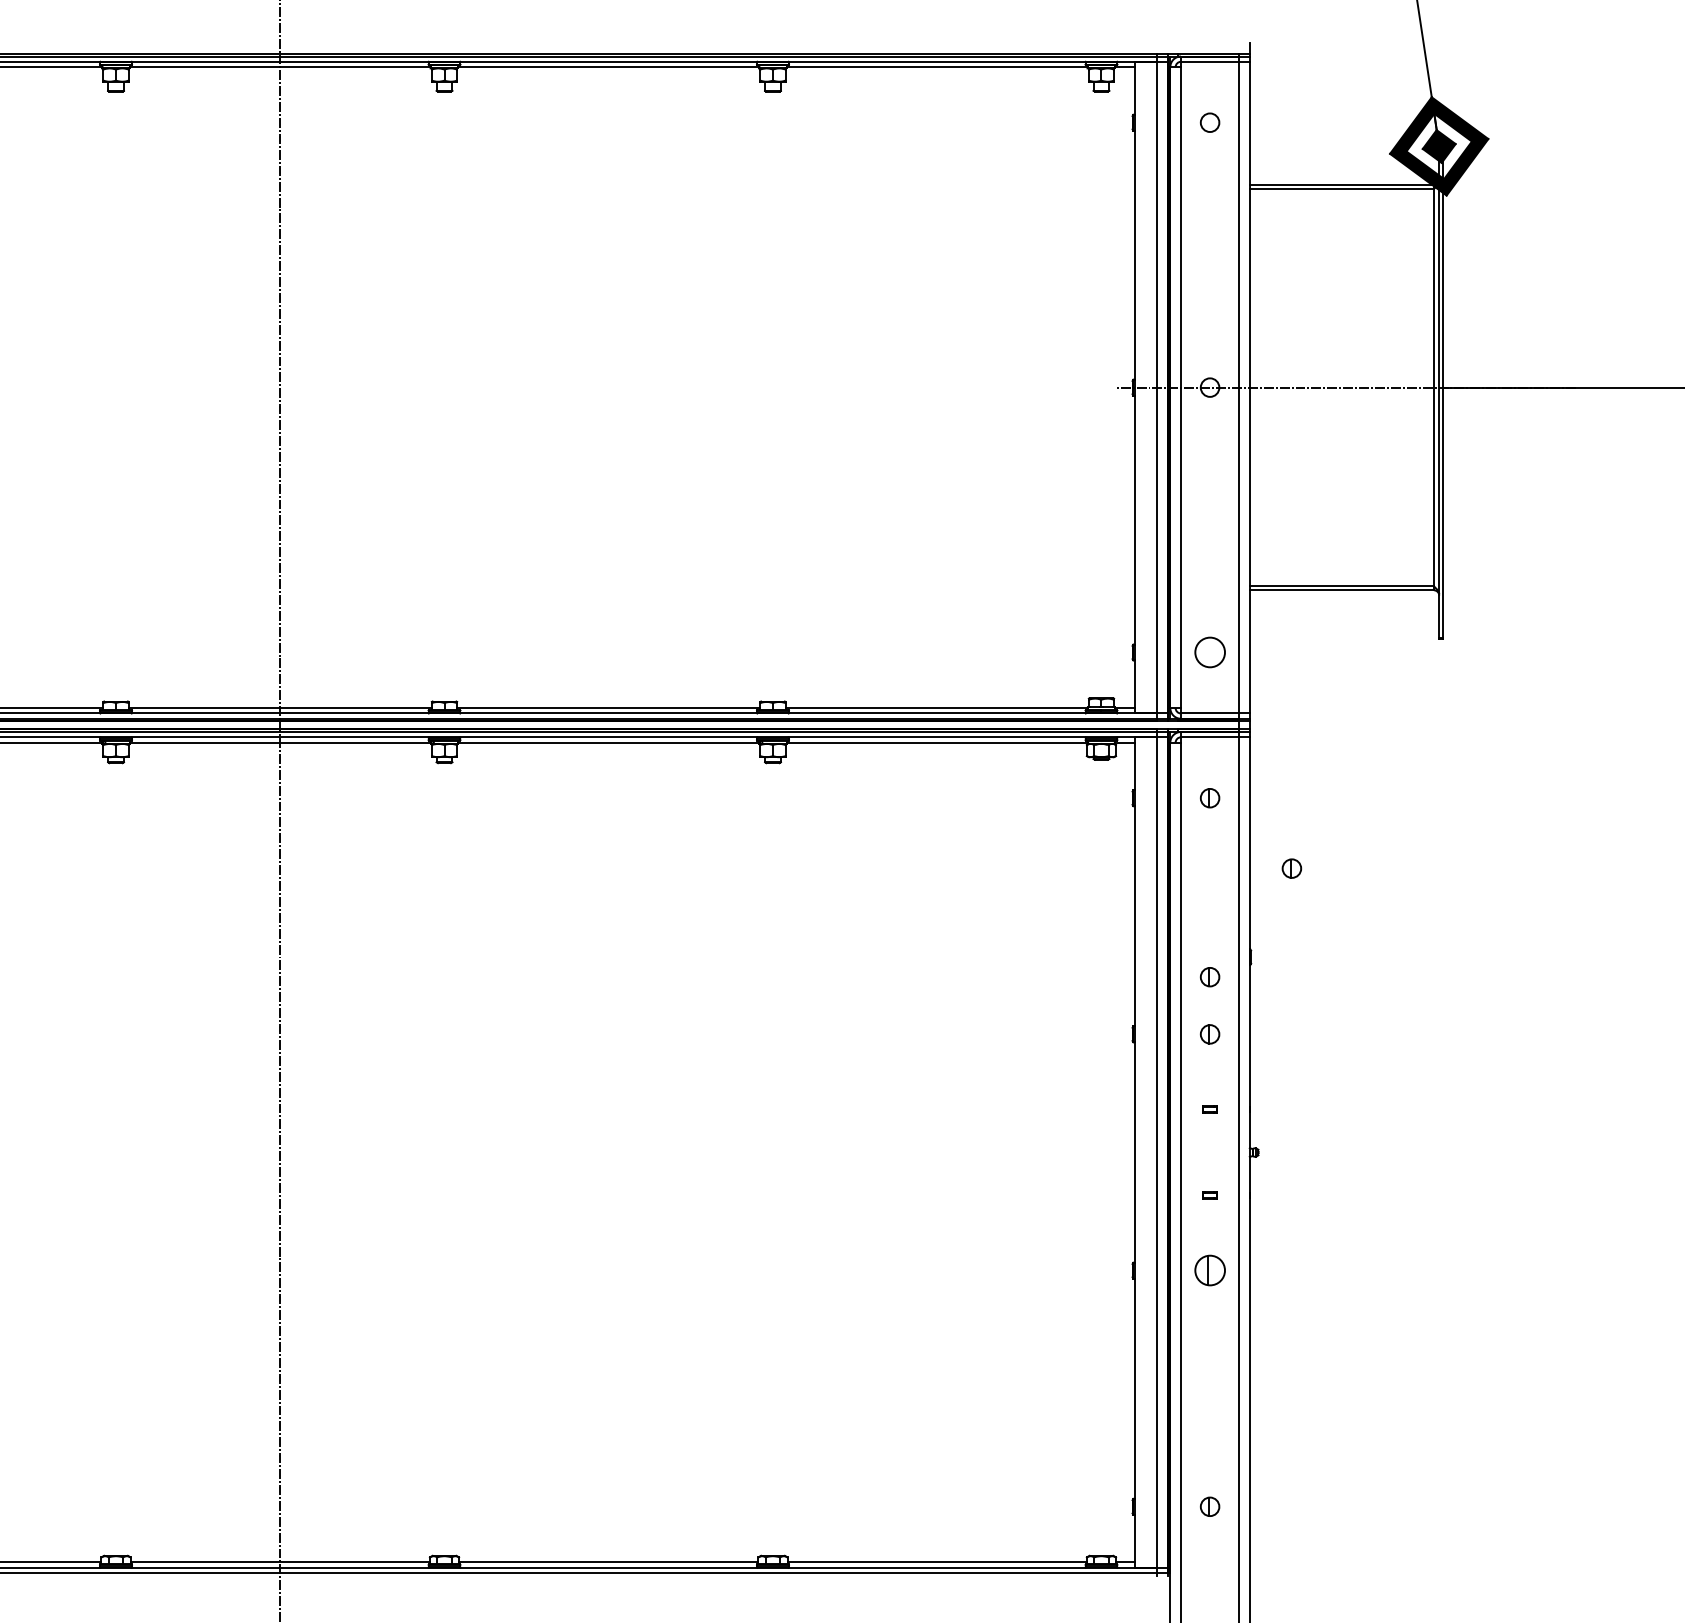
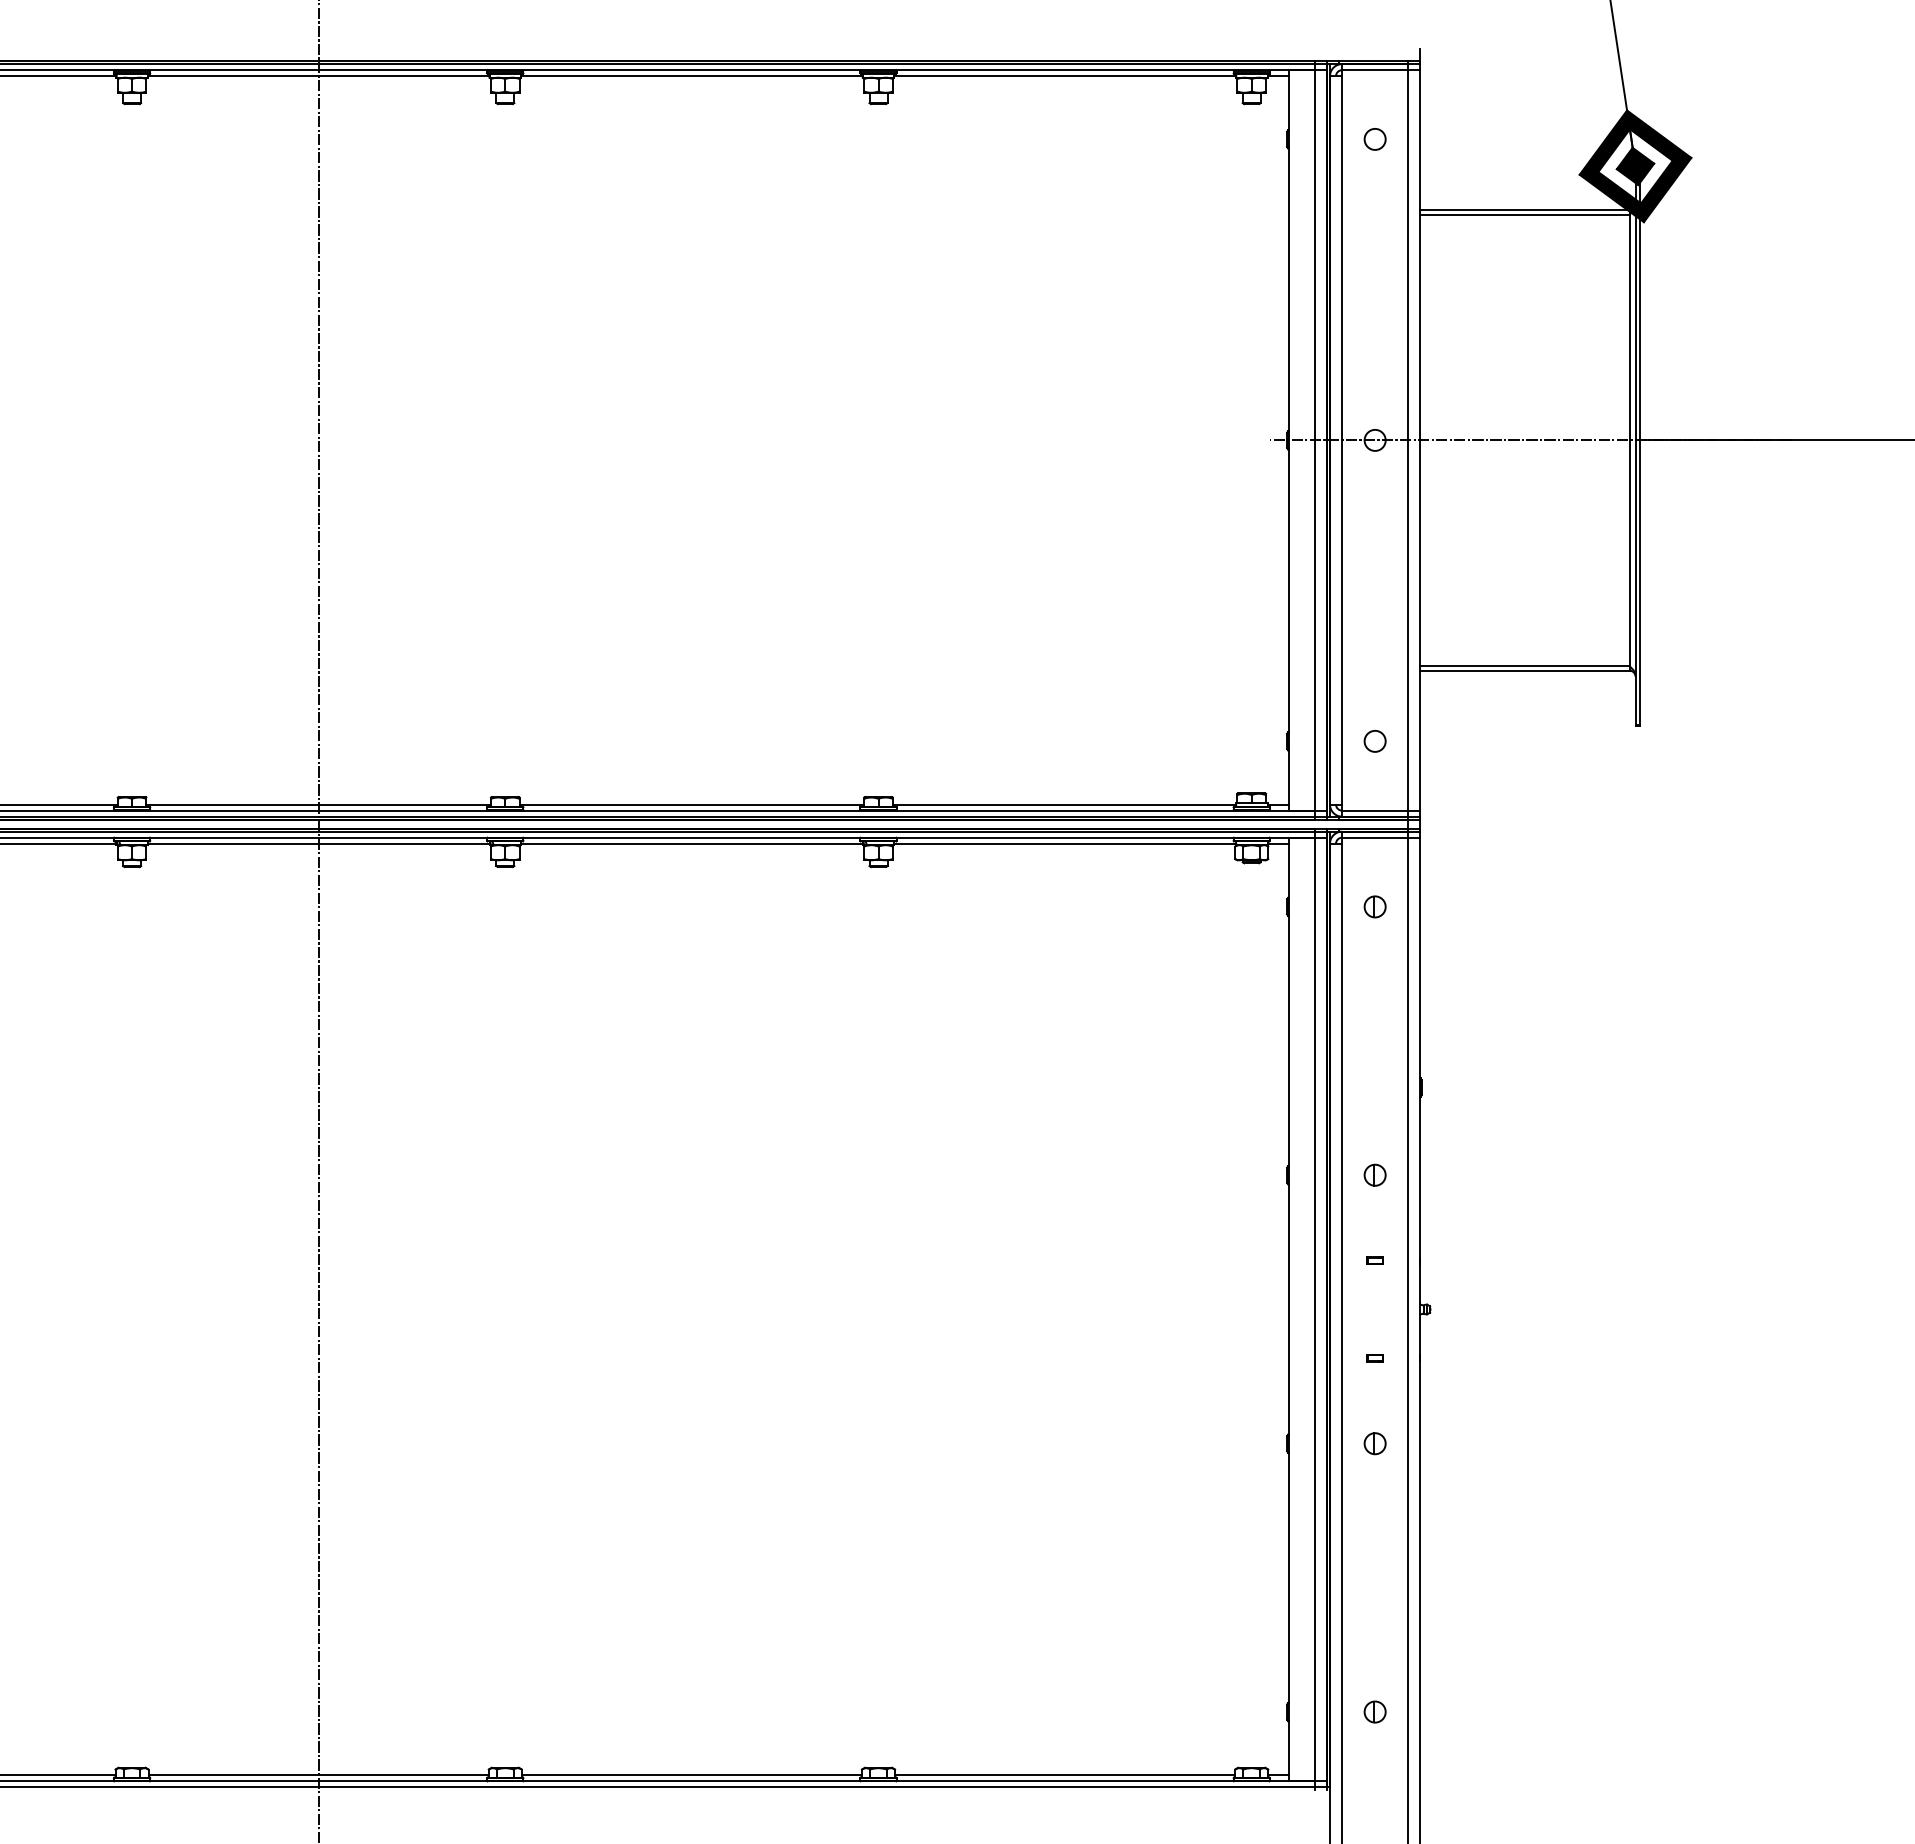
circle: (1209, 652) -> (1374, 741), size x0.62
part: (1291, 868) -> (1467, 986), removed
part: (1209, 976) -> (1374, 1109), removed
part: (1209, 1270) -> (1374, 1443), size x0.62

